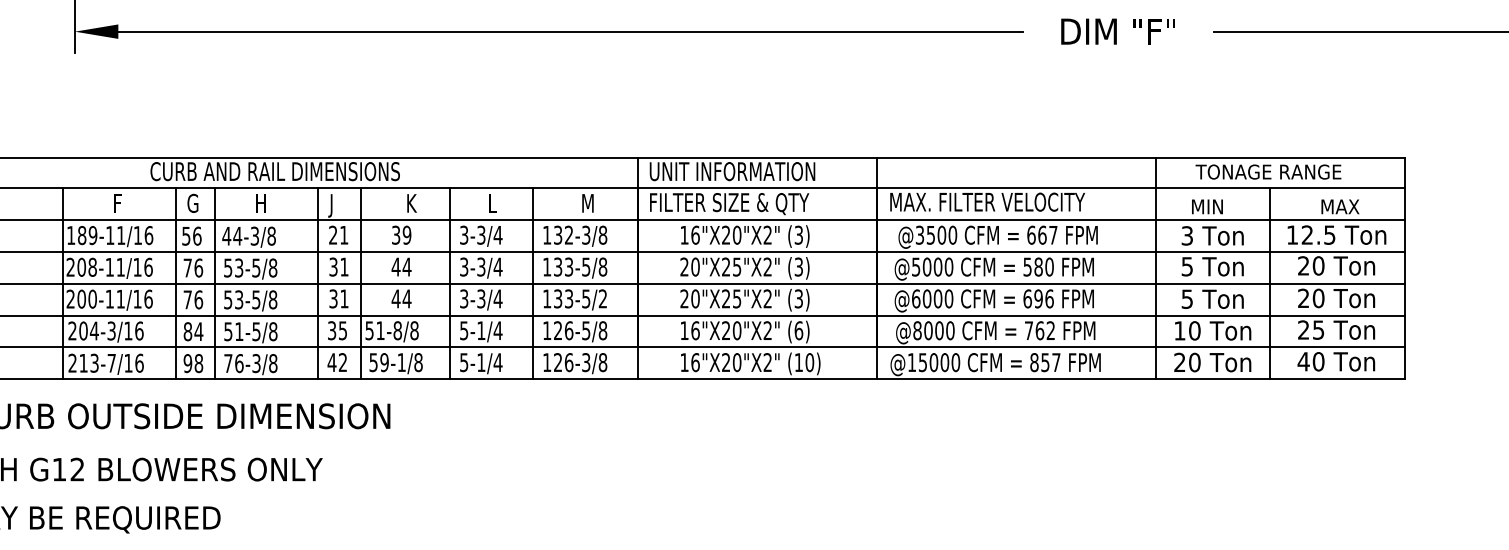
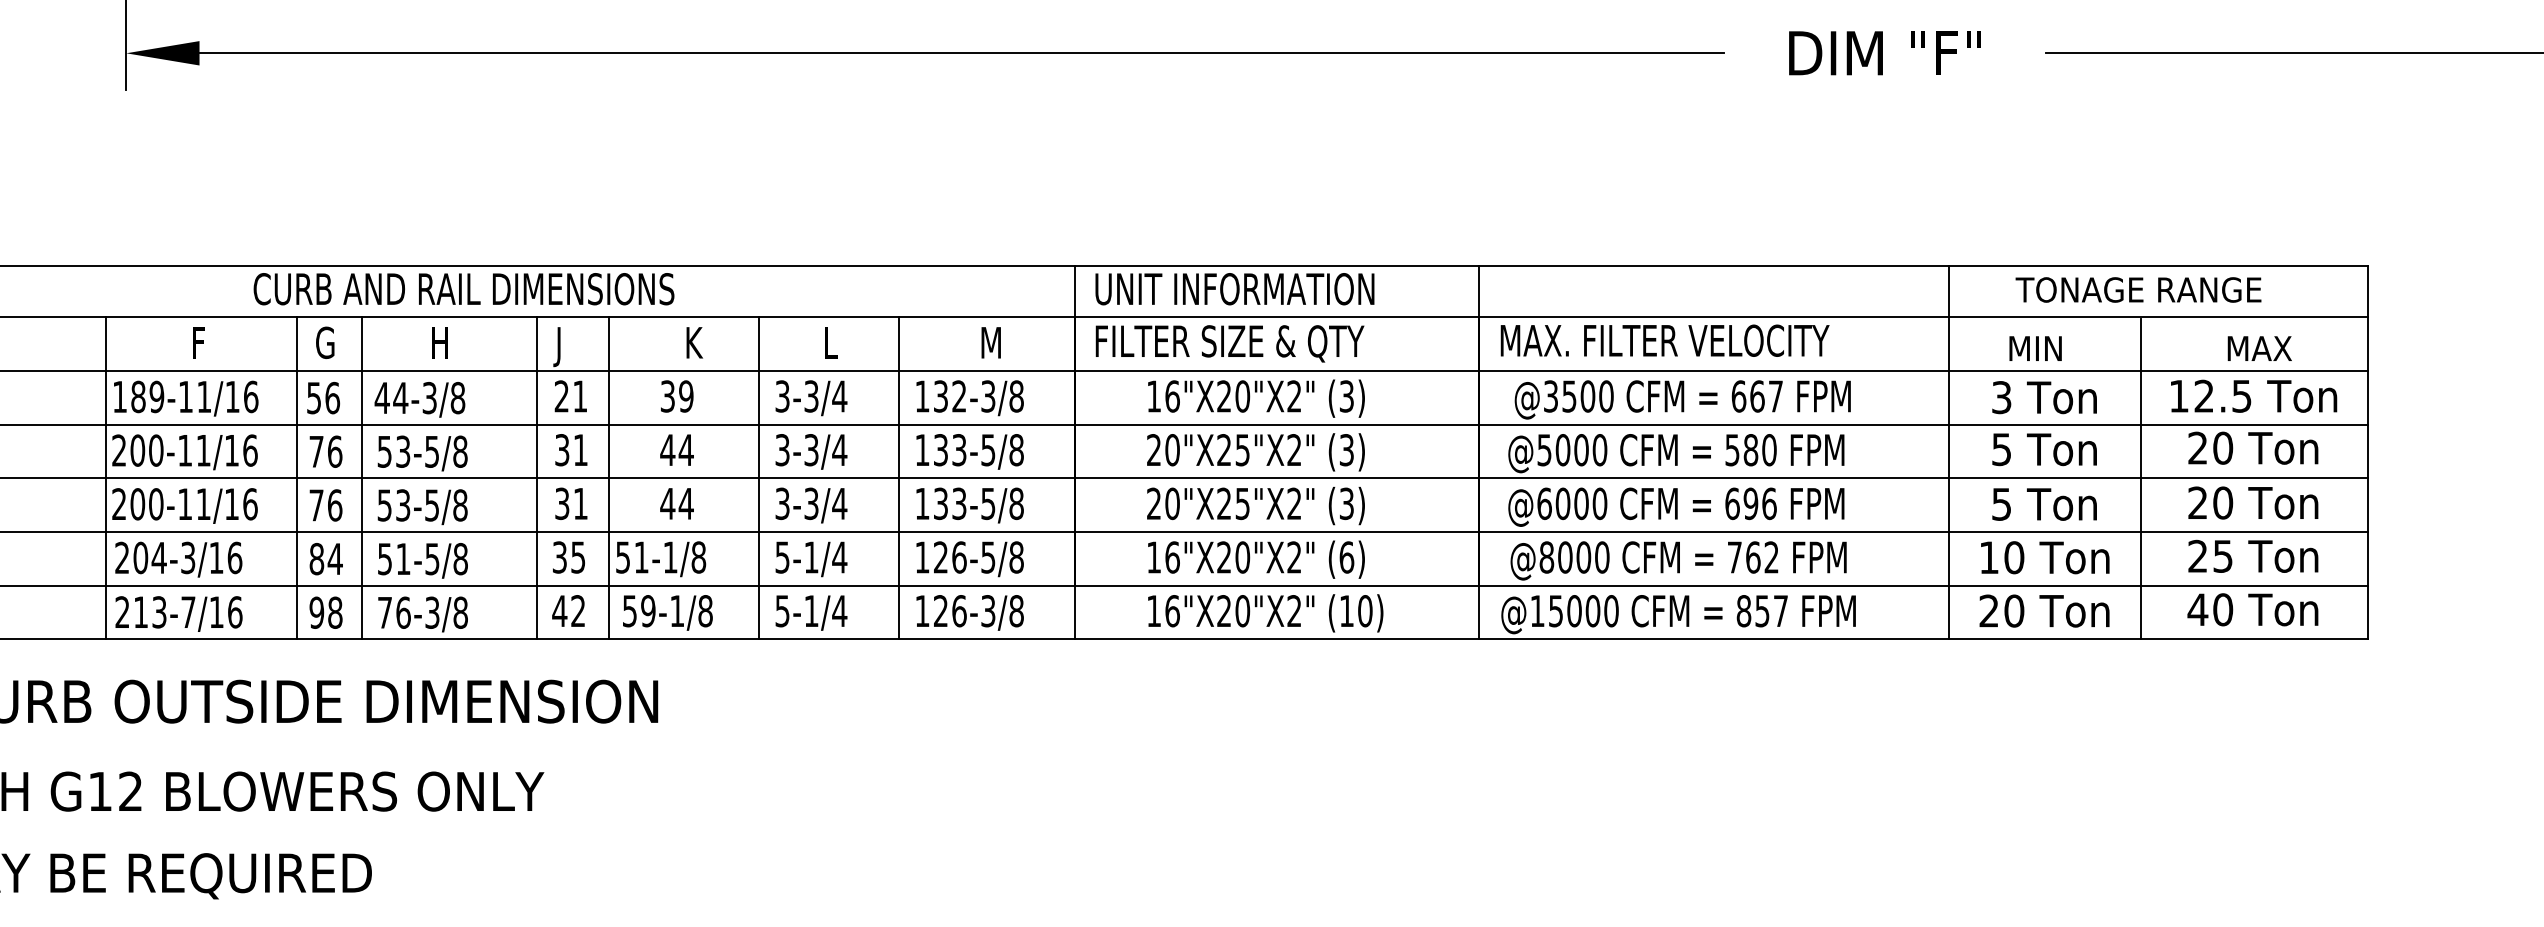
text: (92, 267) -> (155, 450), 208-11/16 -> 200-11/16
text: (602, 298) -> (1015, 503), 133-5/2 -> 133-5/8
text: (397, 330) -> (670, 557), 51-8/8 -> 51-1/8

